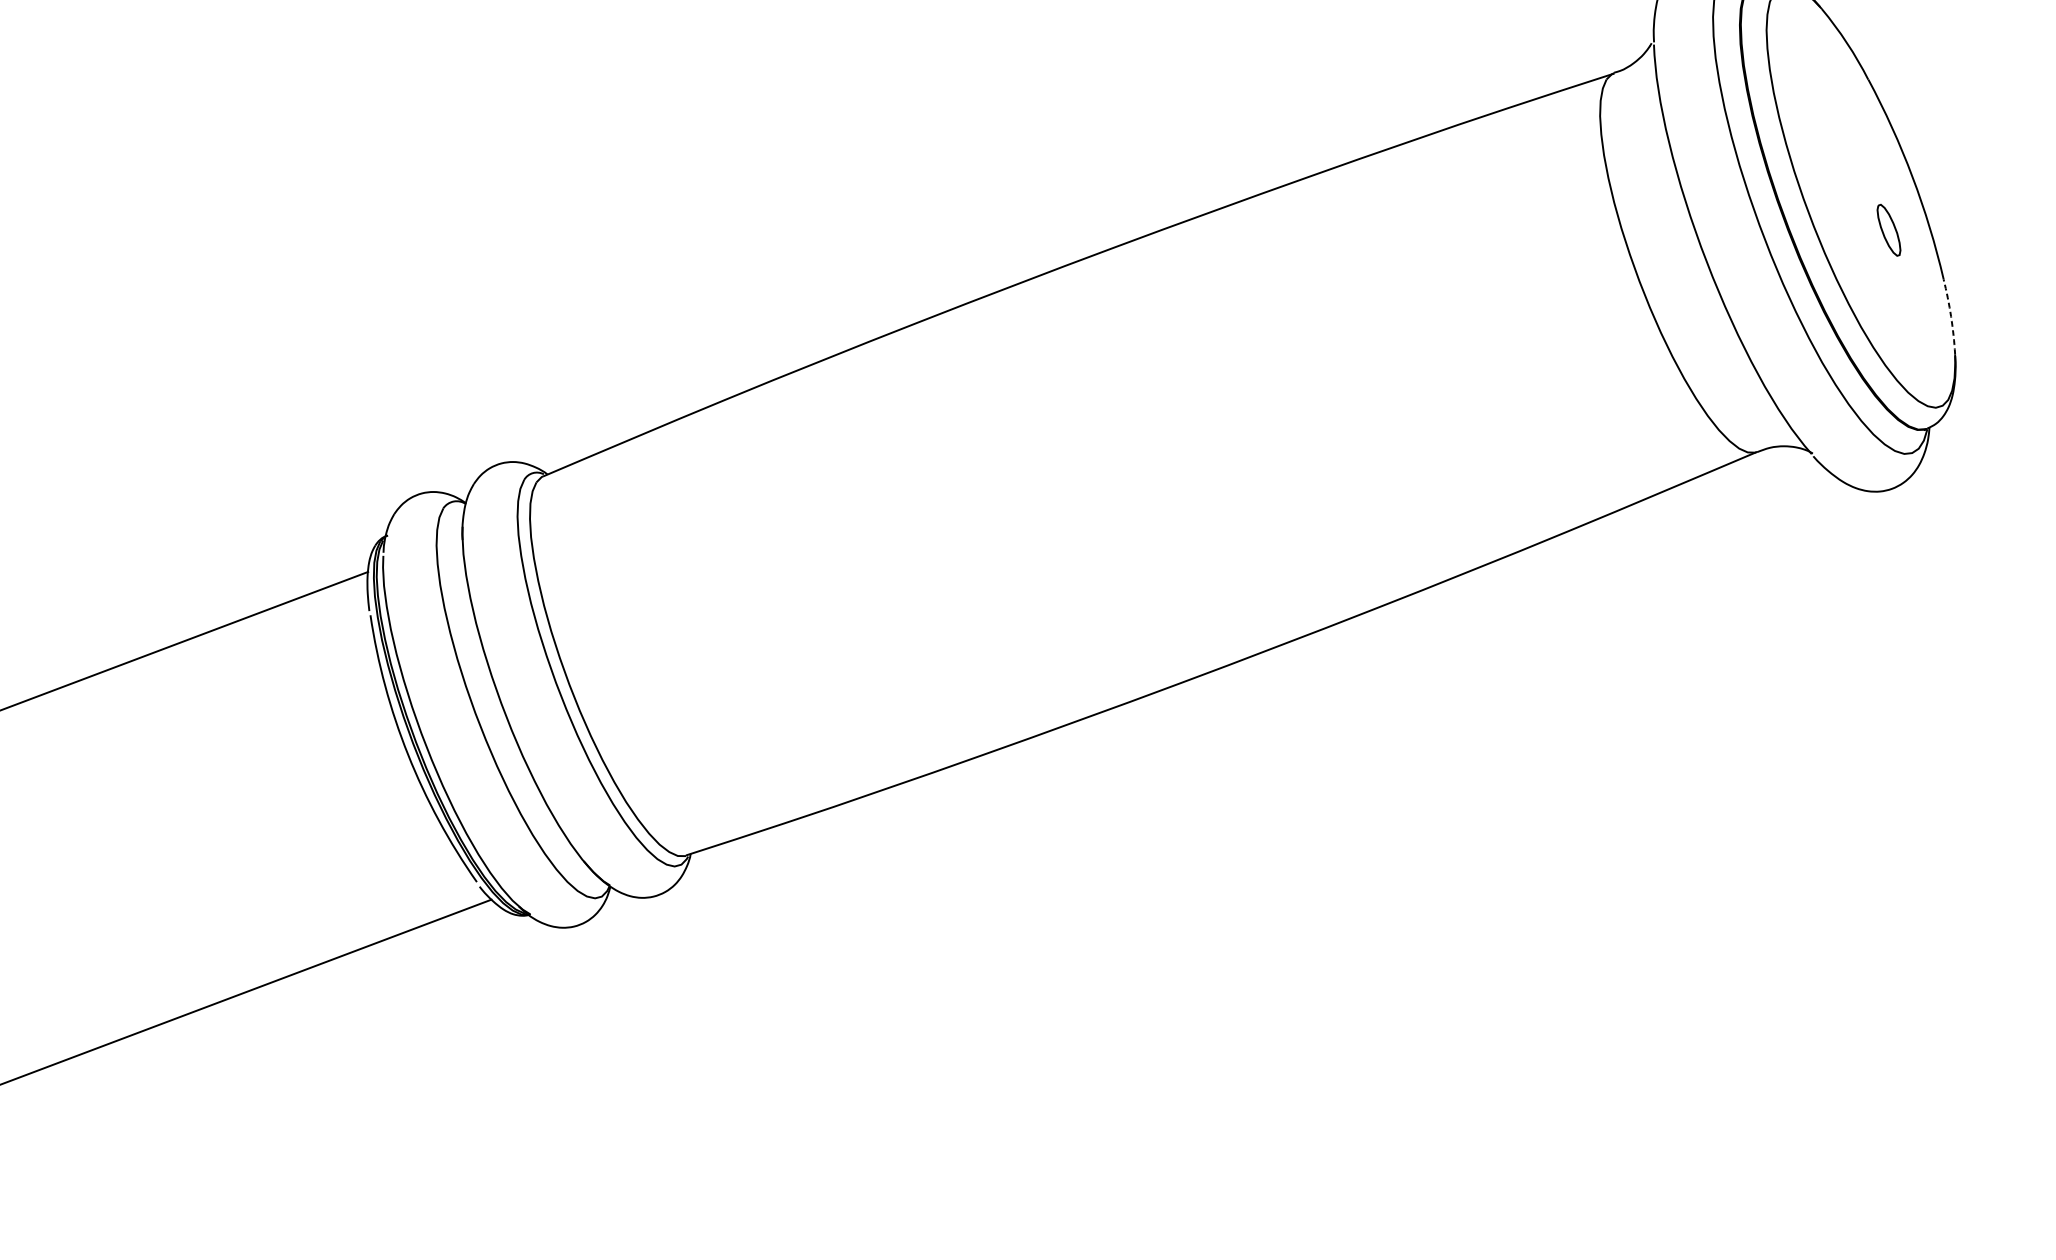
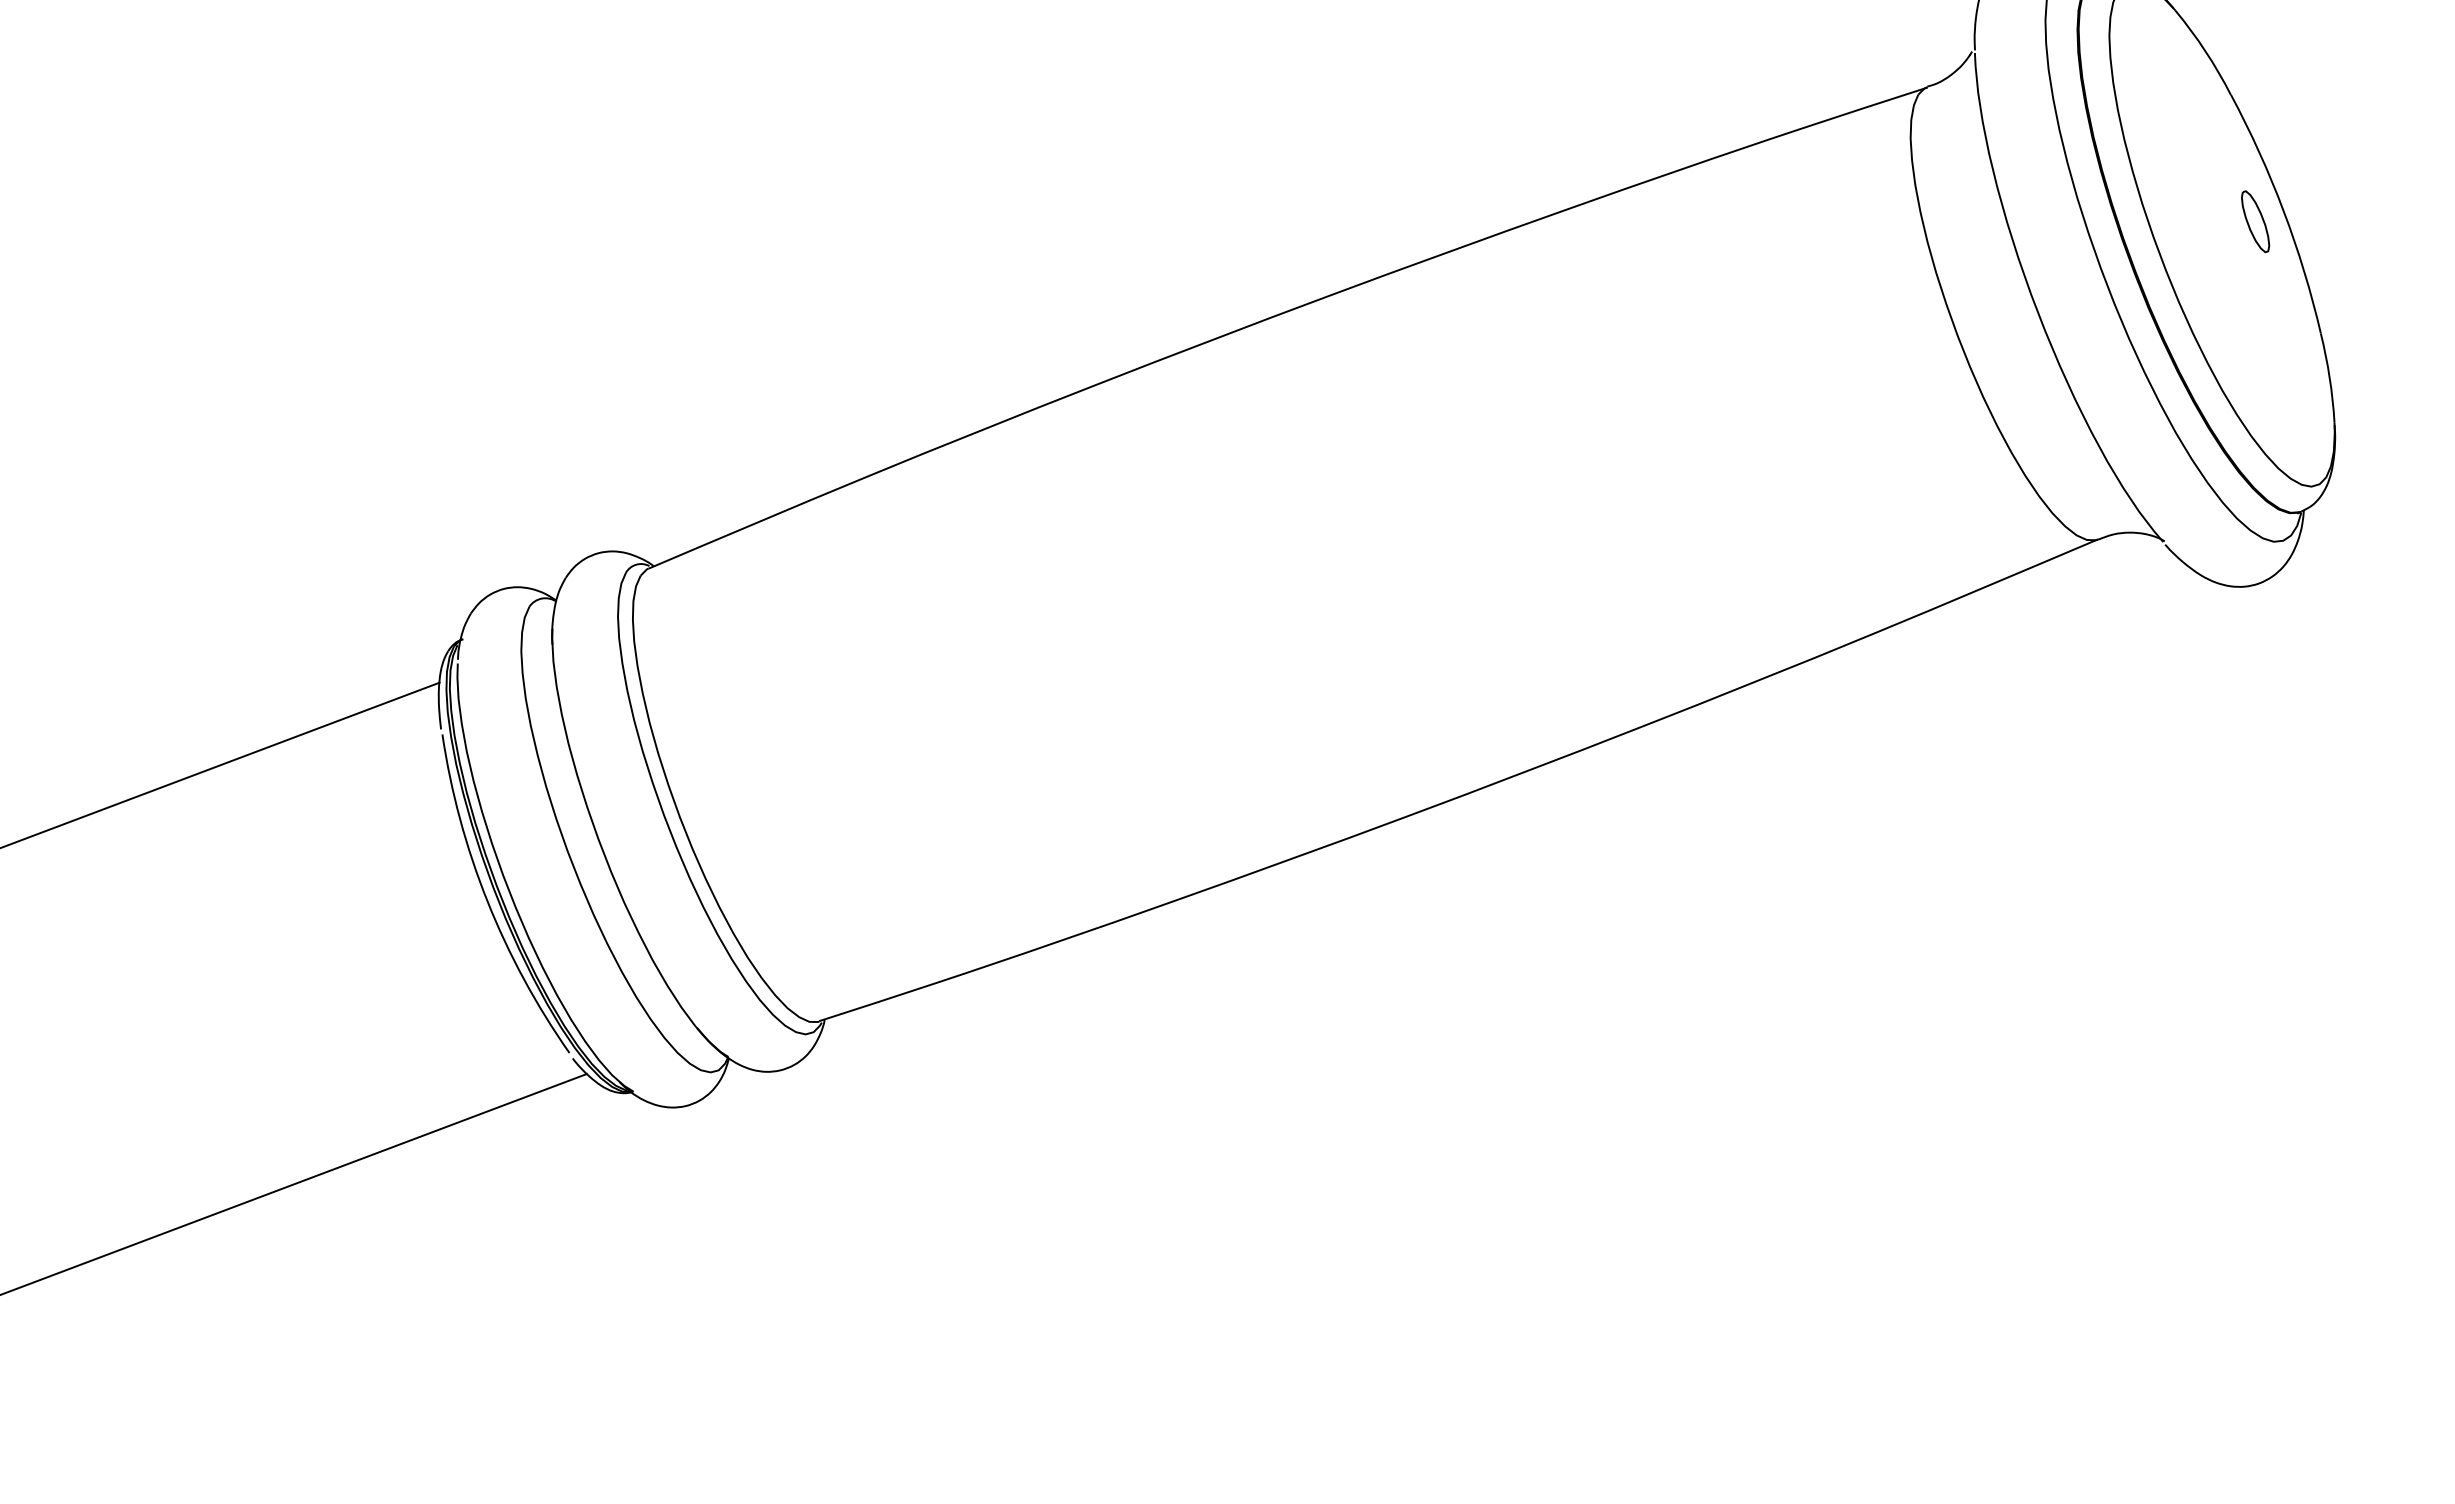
part: (1888, 230) -> (2255, 221), moved
arc: (1950, 316) -> (2329, 377), dashed -> solid

